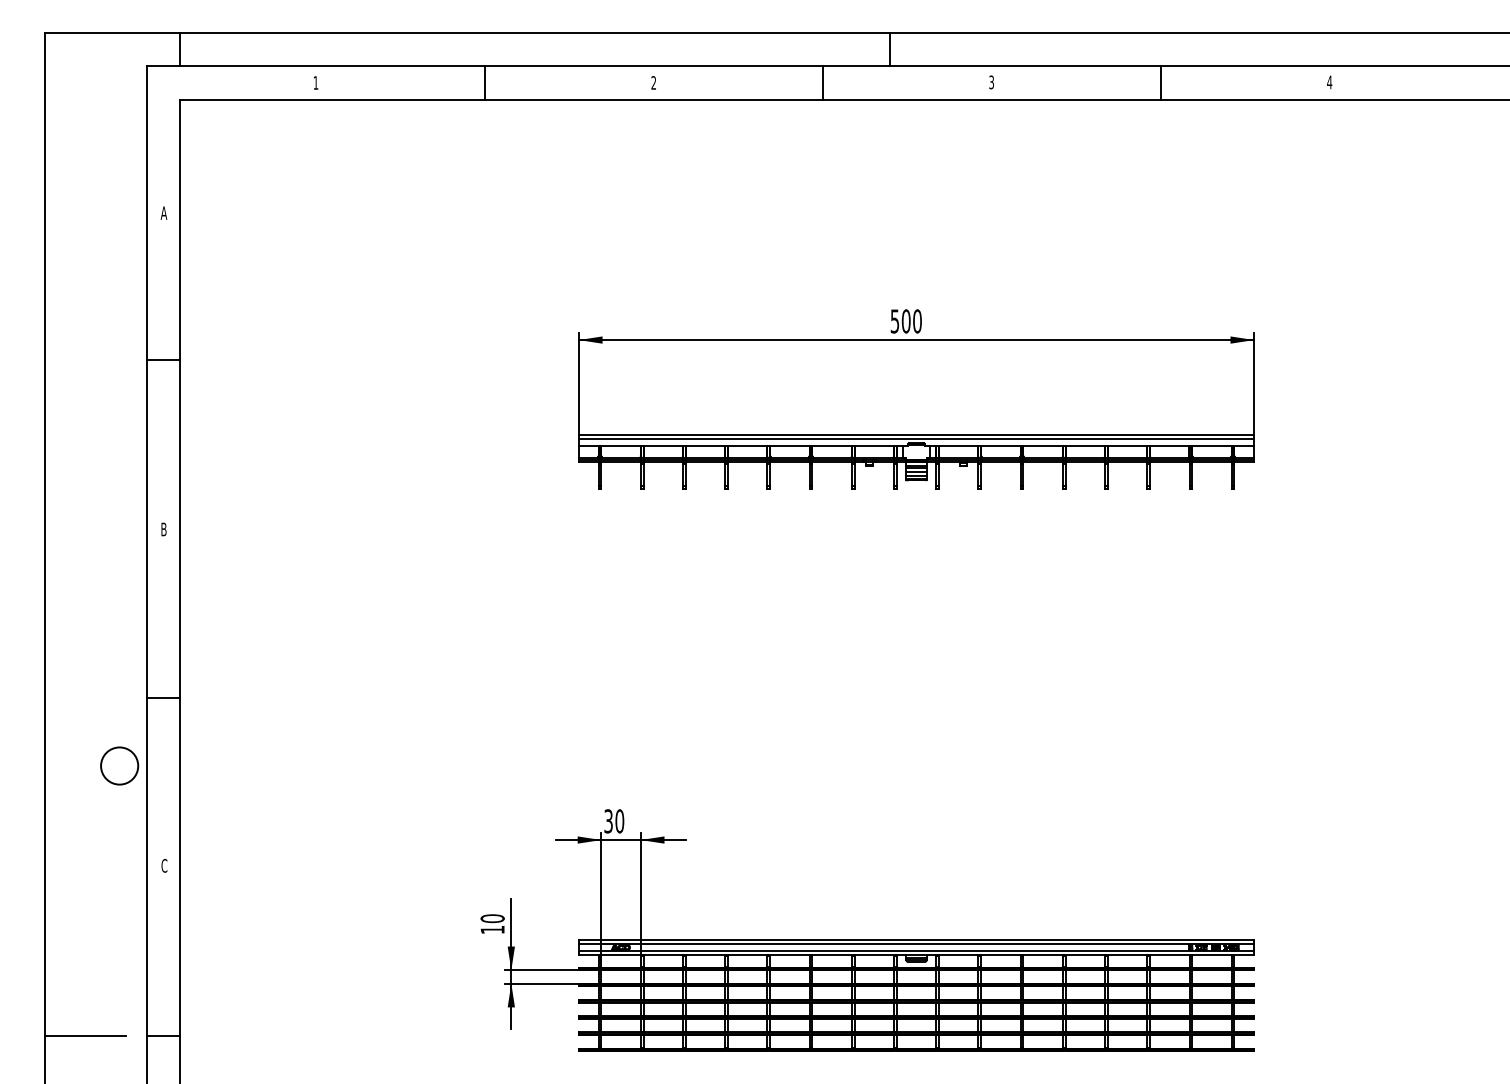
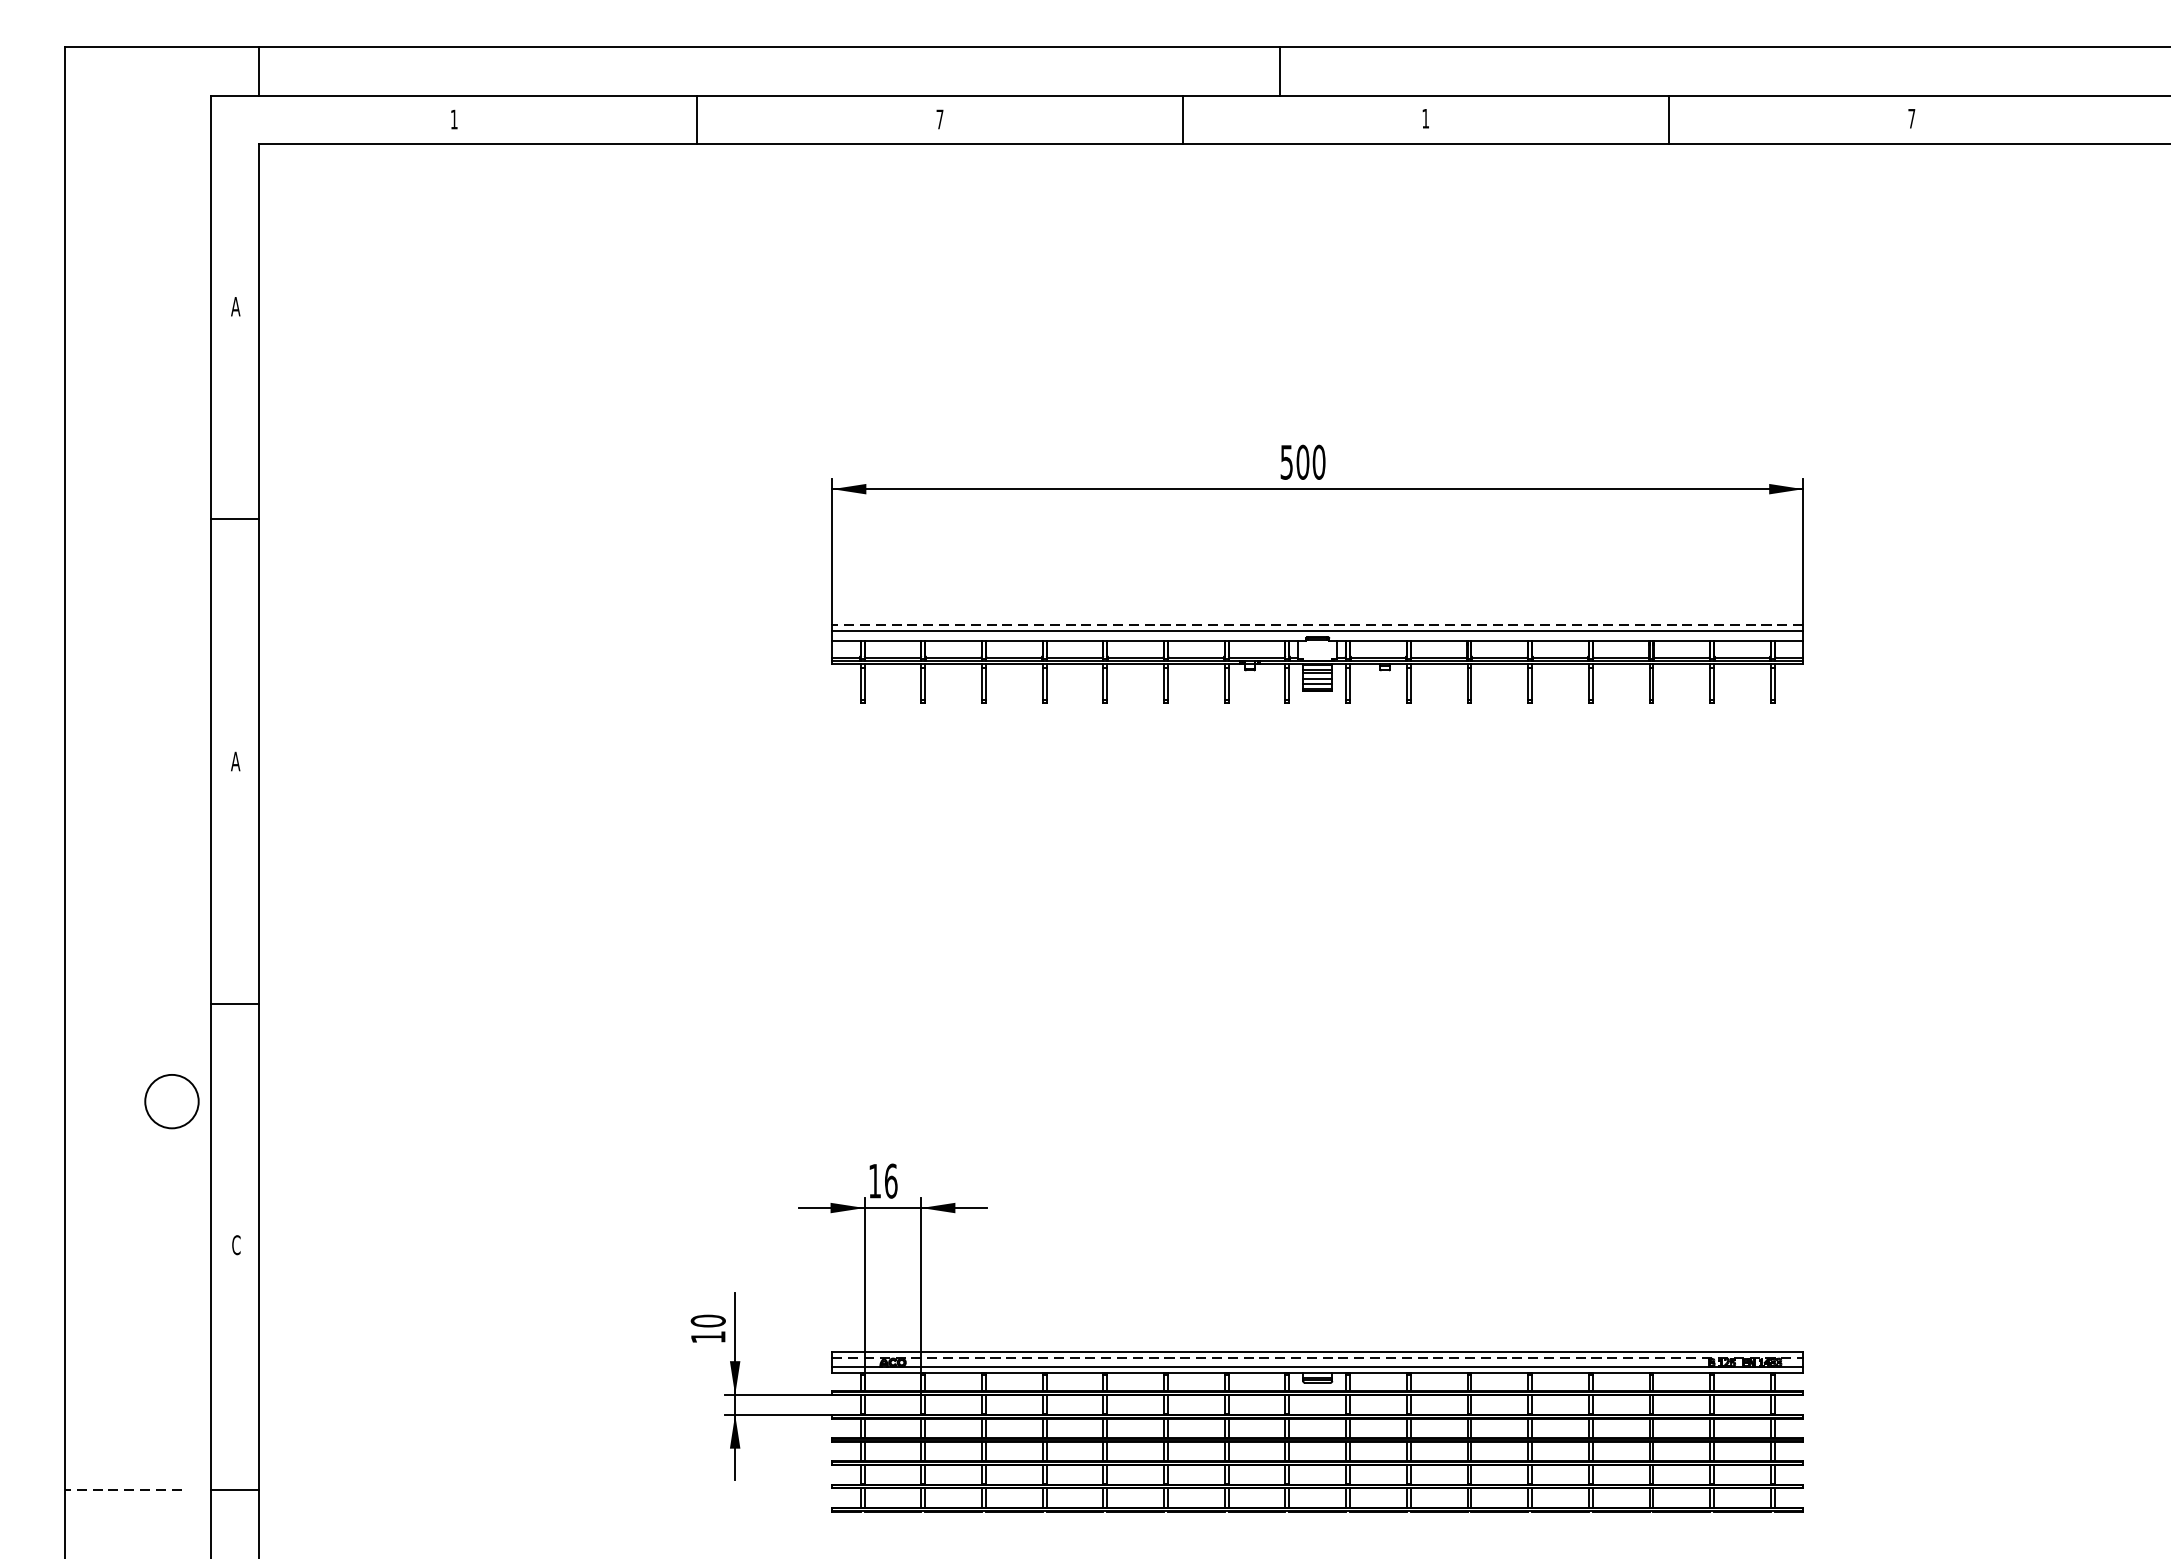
text: (653, 82) -> (939, 118), 2 -> 7
text: (991, 82) -> (1425, 118), 3 -> 1
text: (1329, 82) -> (1911, 118), 4 -> 7
line: (916, 434) -> (1317, 624), solid -> dashed
text: (163, 529) -> (235, 761), B -> A
text: (614, 821) -> (883, 1181), 30 -> 16
line: (916, 944) -> (1317, 1358), solid -> dashed
line: (85, 1036) -> (122, 1490), solid -> dashed

